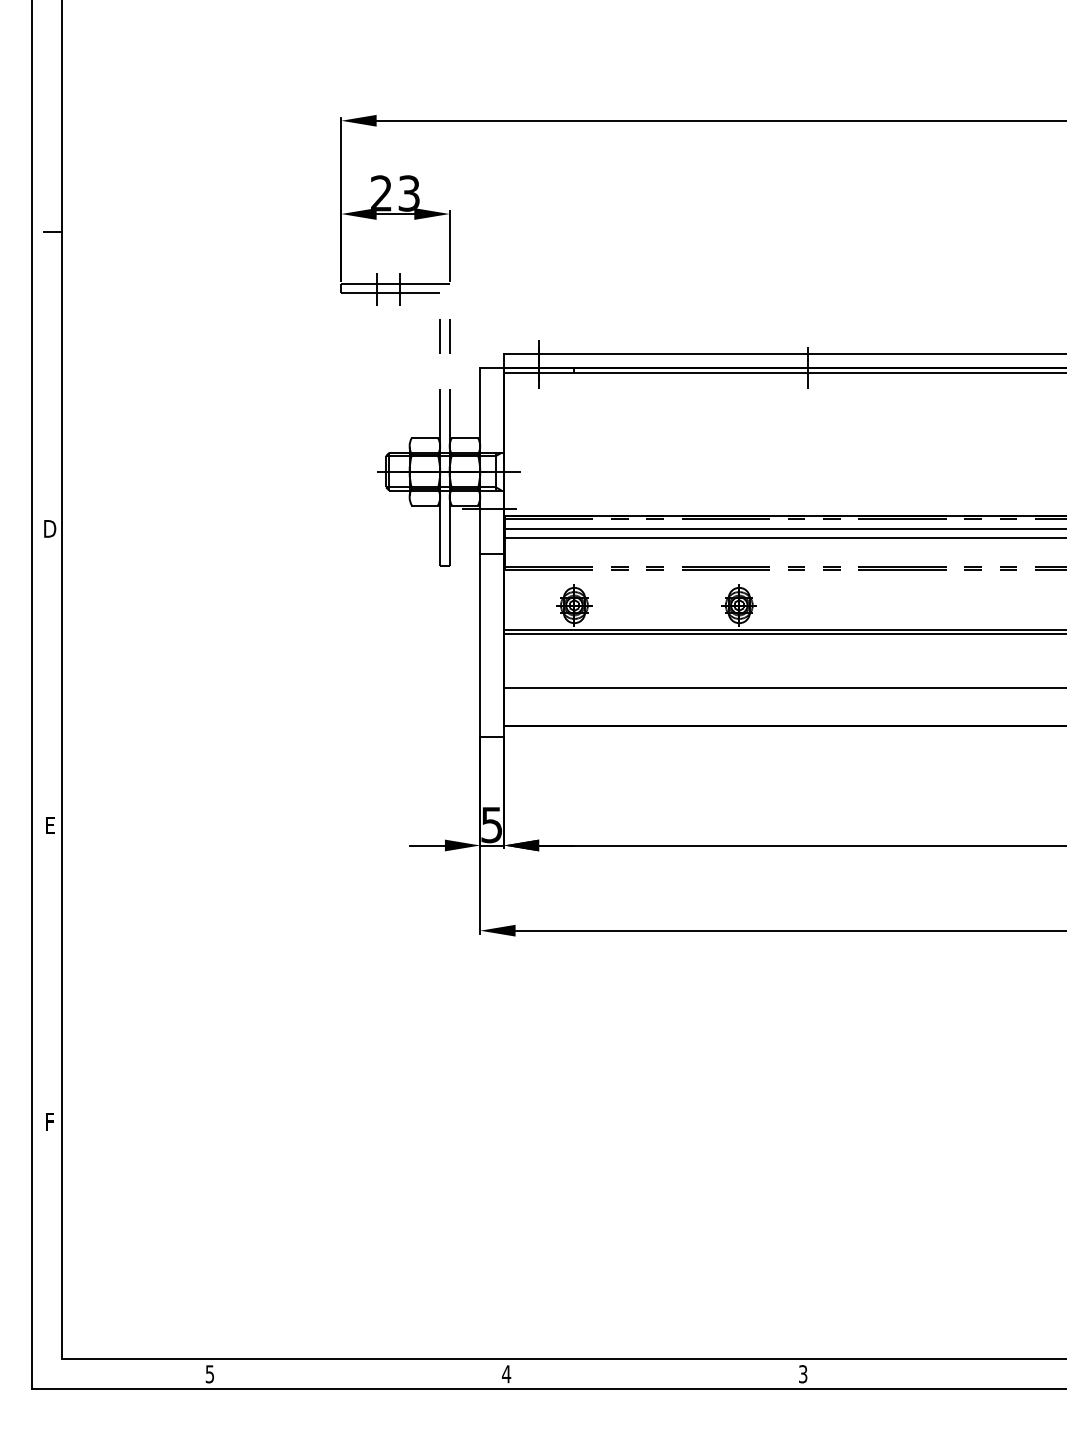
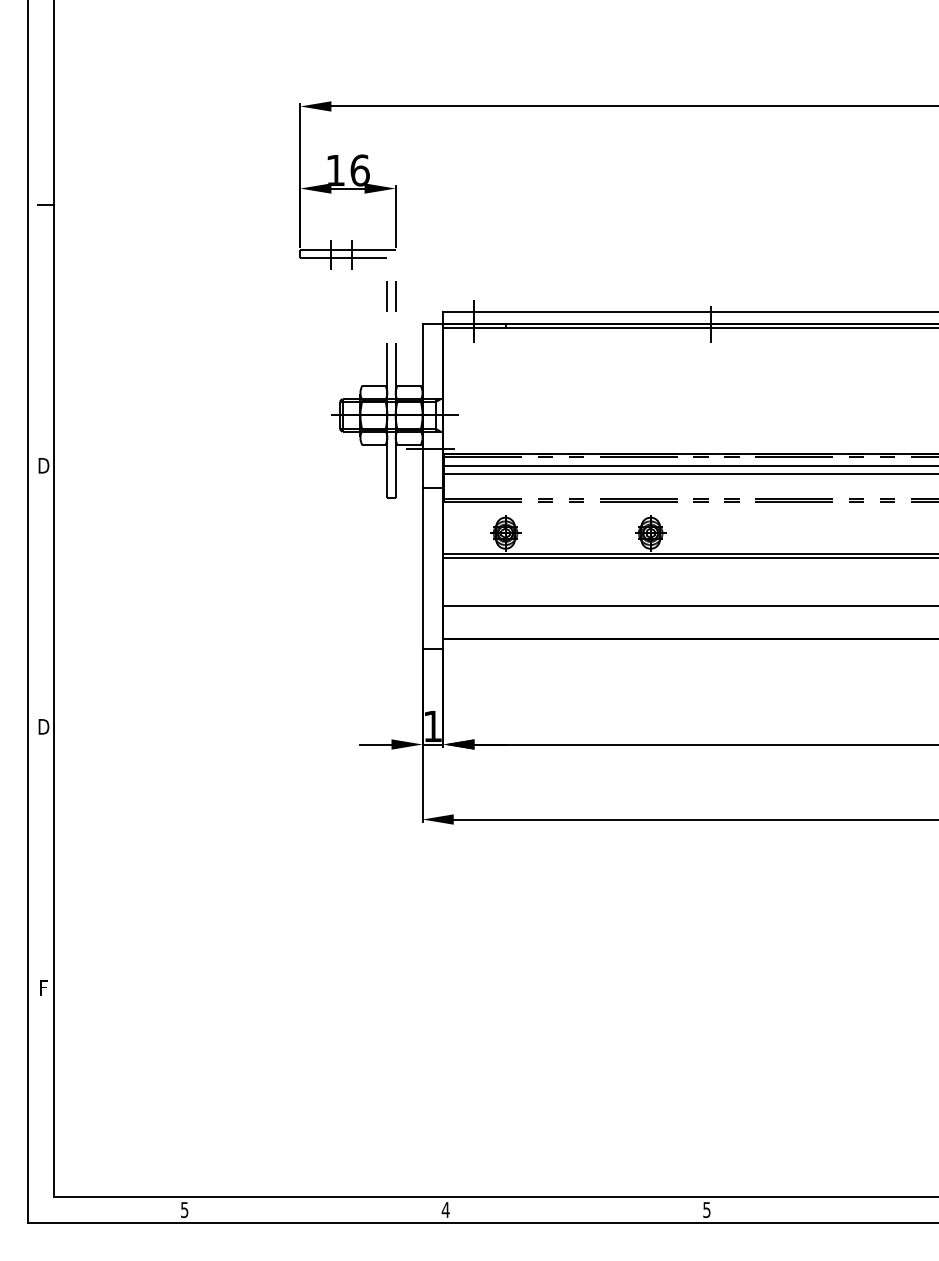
text: (395, 193) -> (348, 170), 23 -> 16
text: (50, 825) -> (44, 726), E -> D
text: (491, 825) -> (432, 726), 5 -> 1
text: (803, 1373) -> (707, 1209), 3 -> 5

